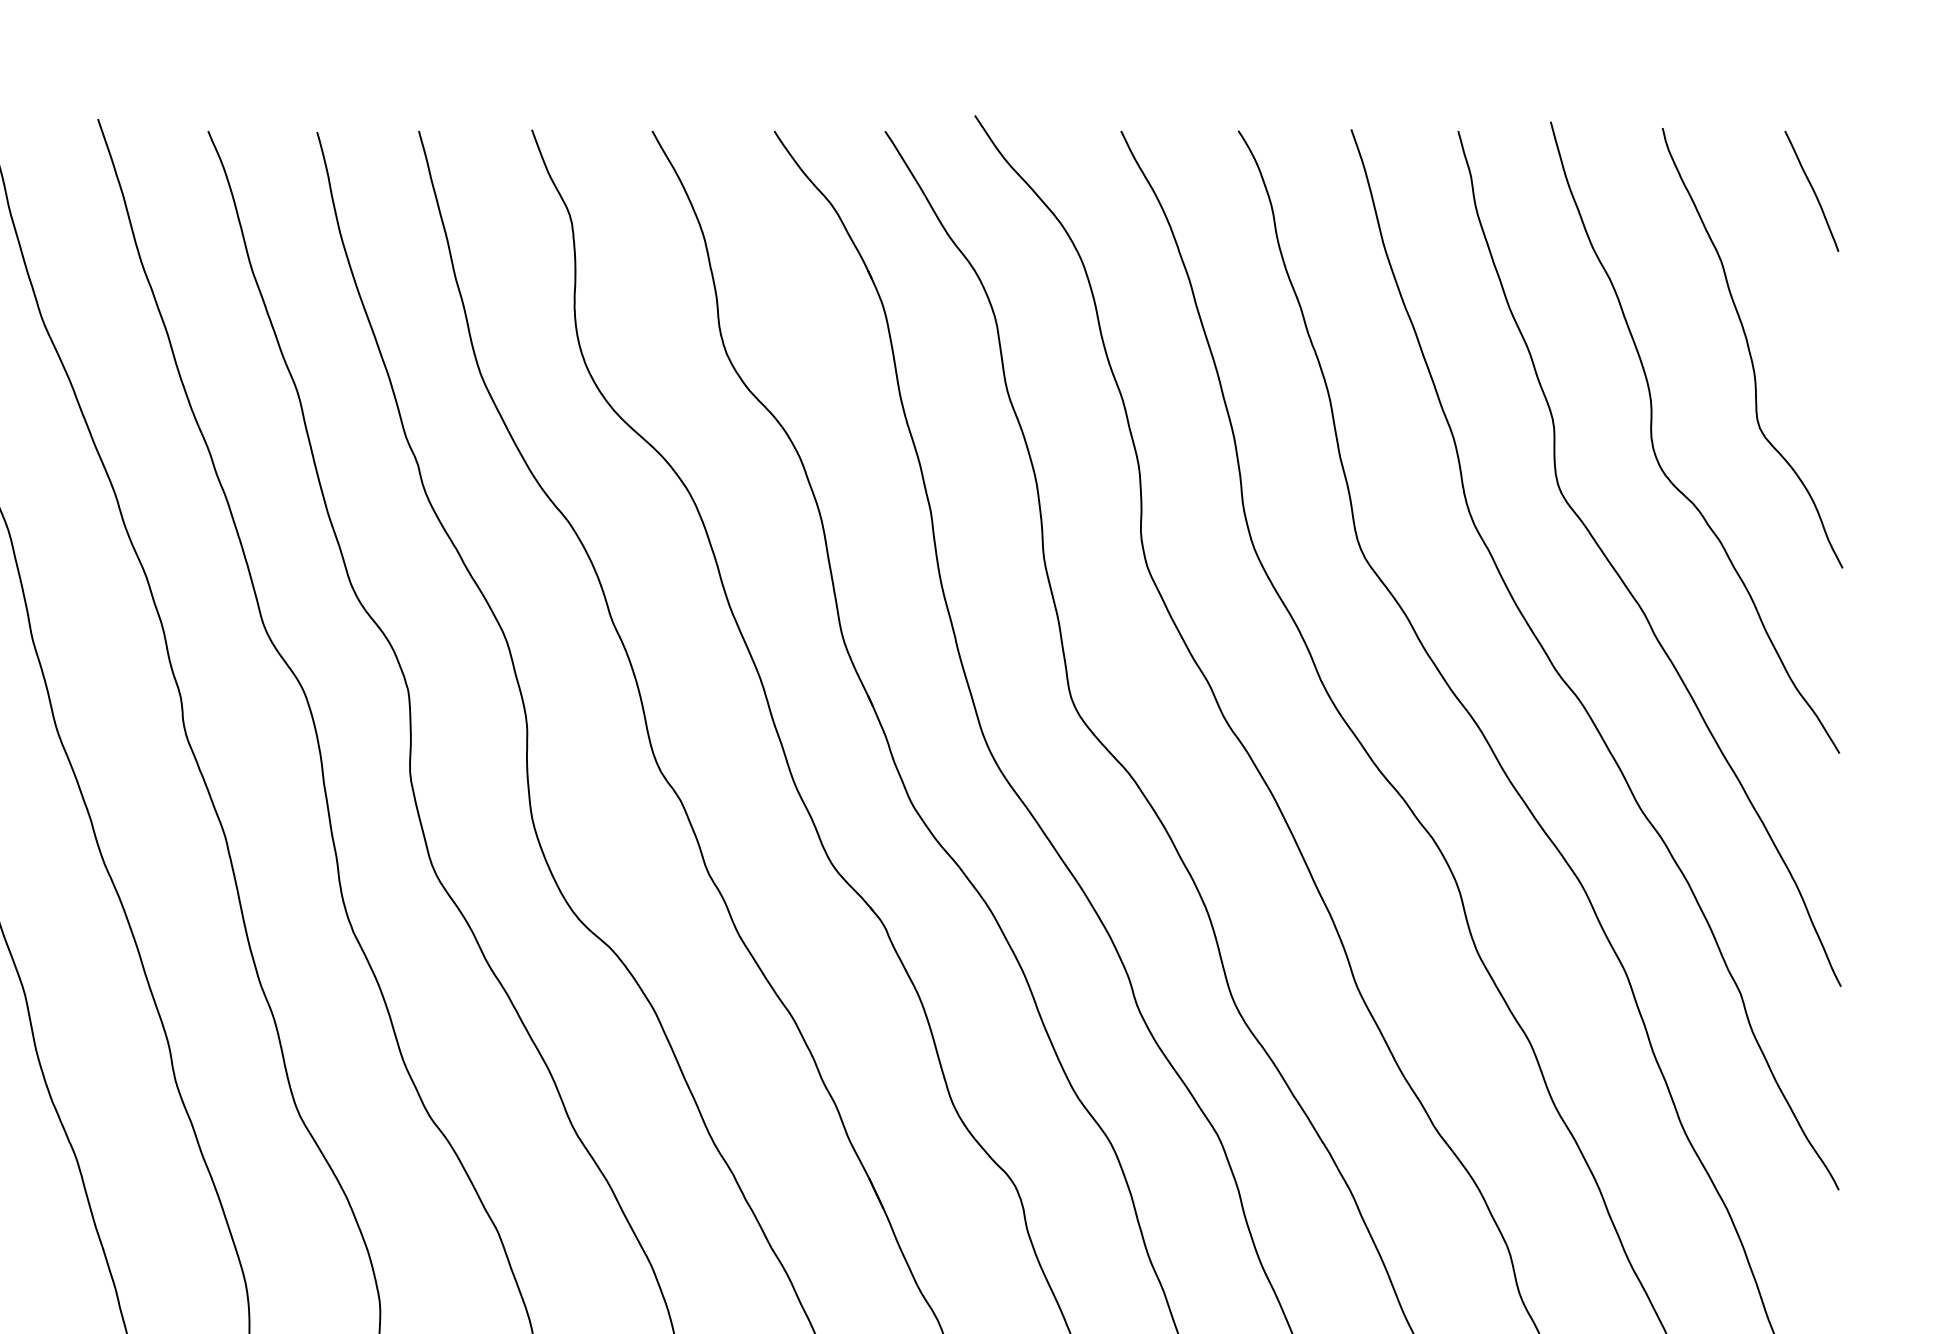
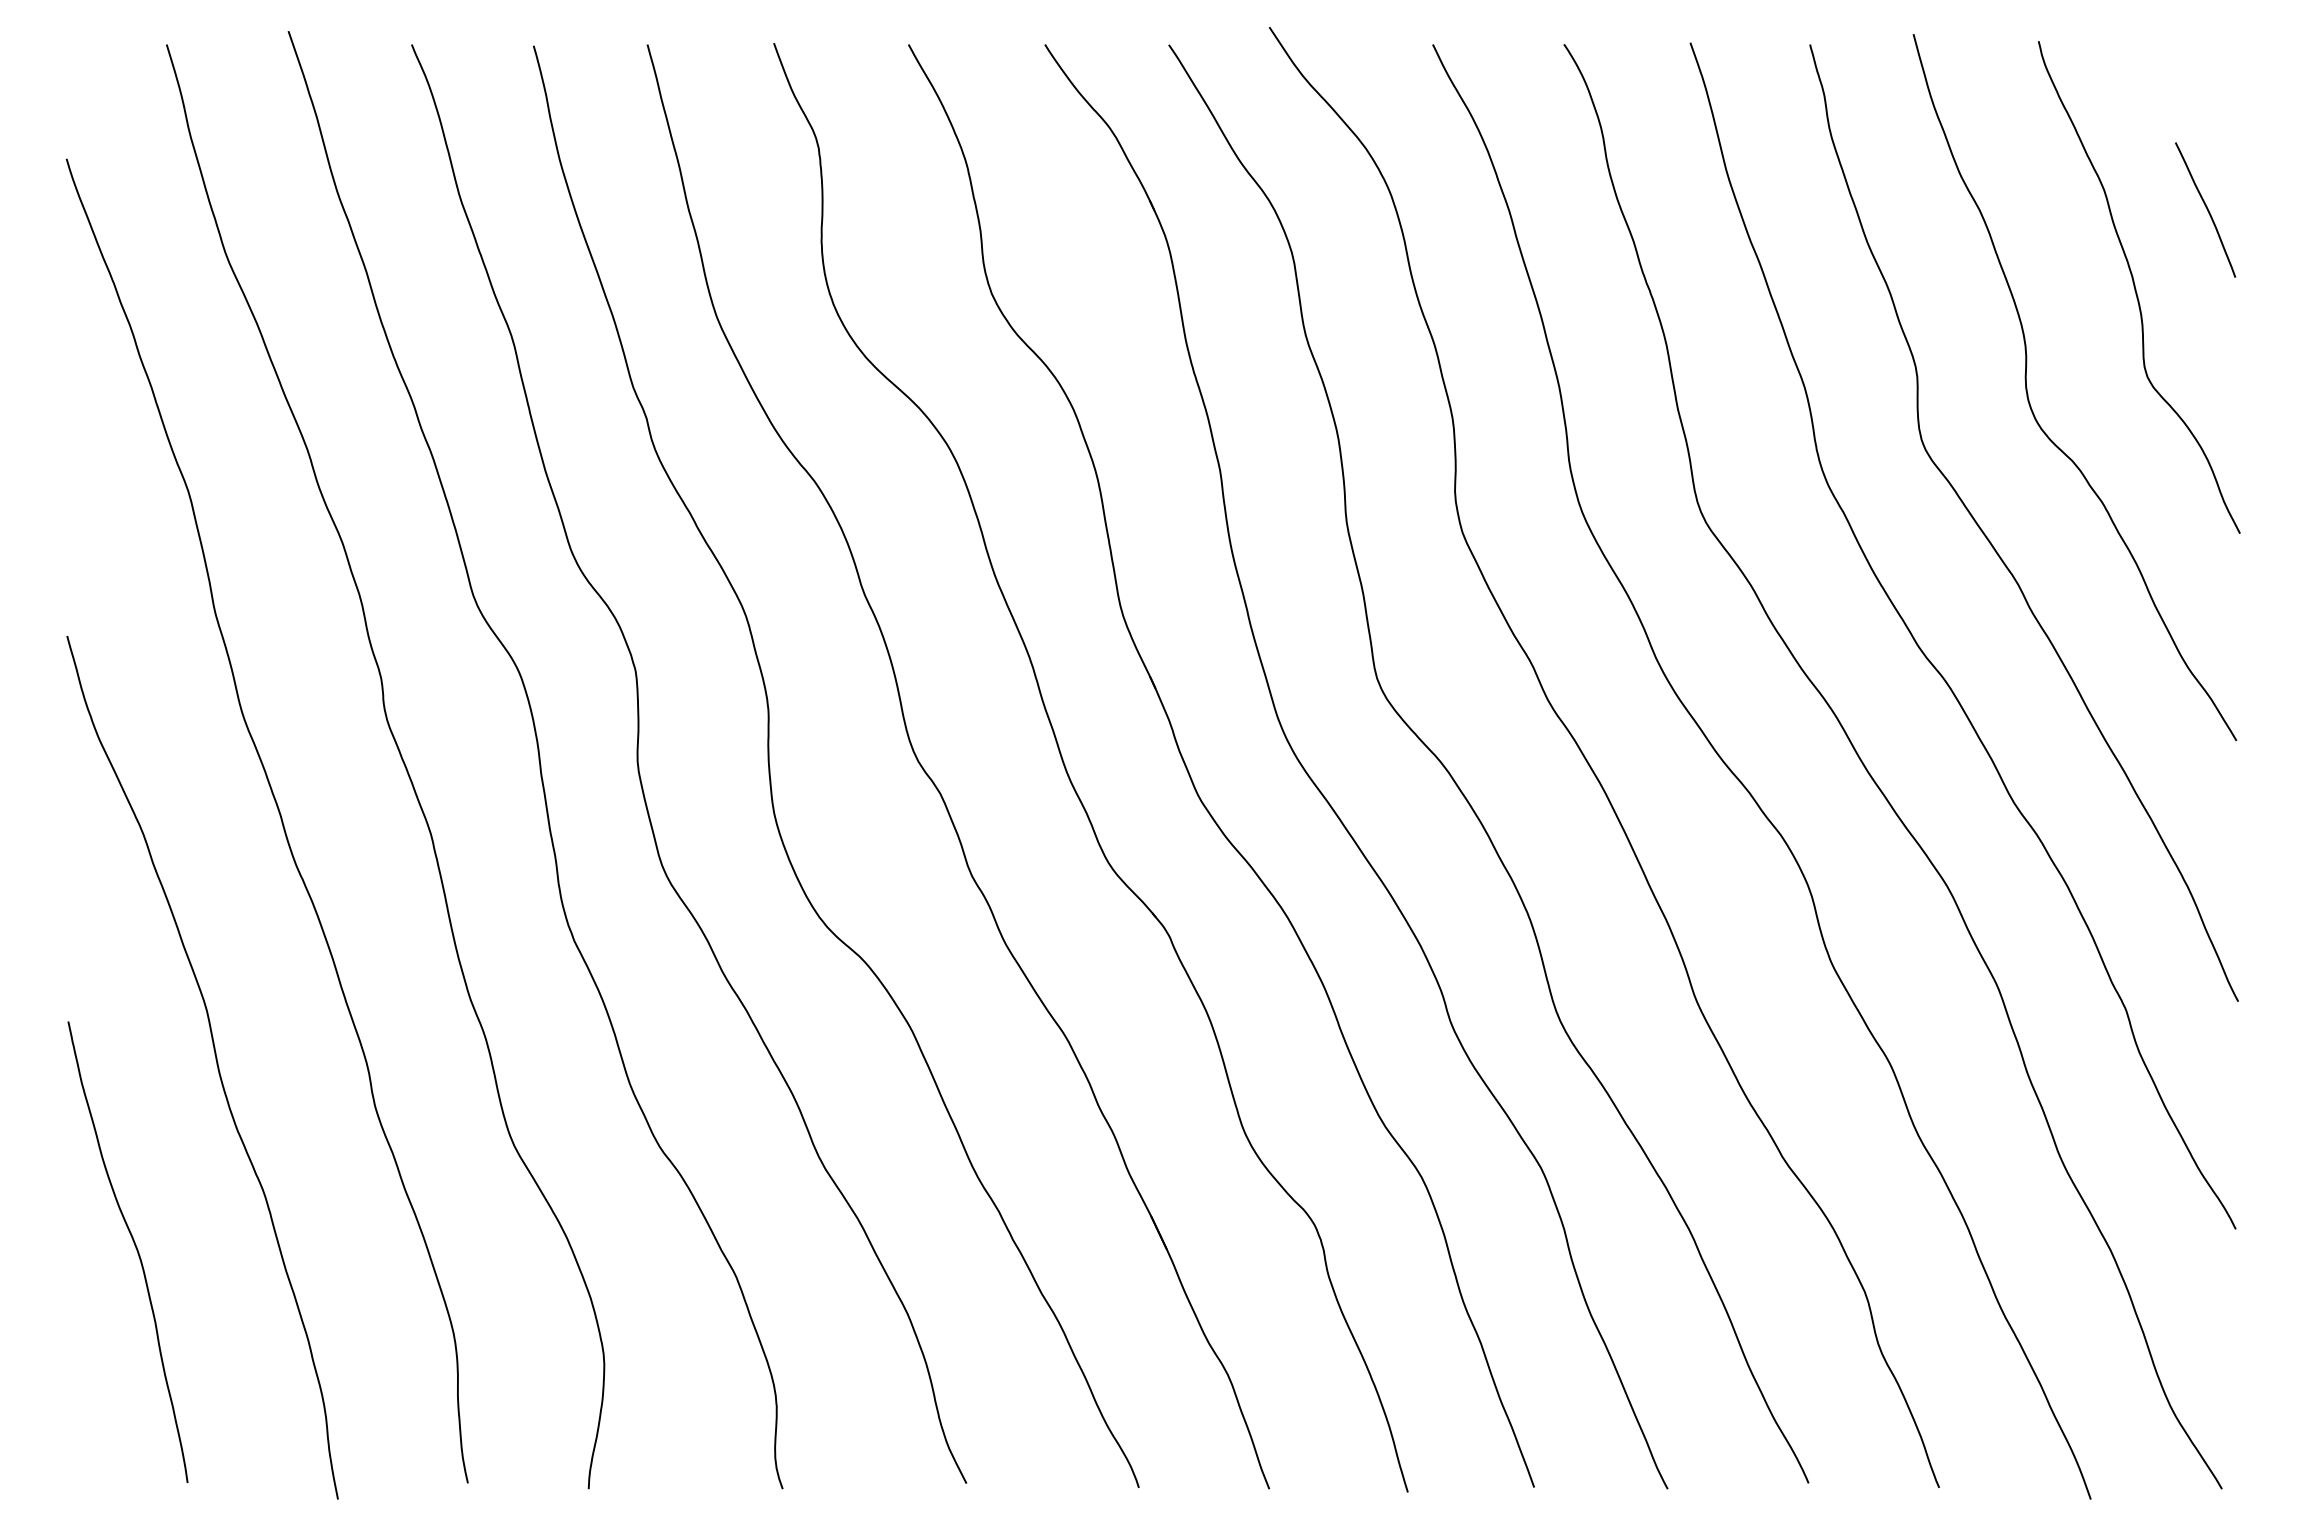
curve: (1812, 190) -> (2206, 209), moved

